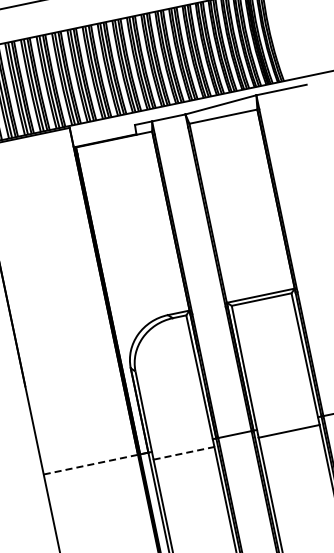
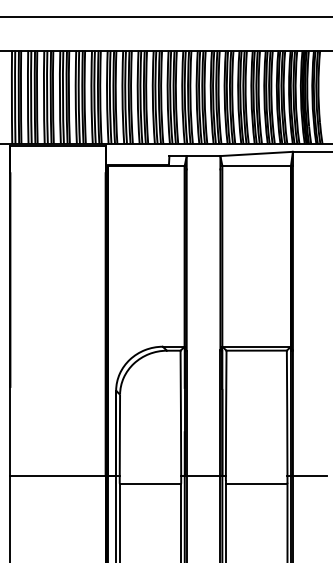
line: (183, 453) -> (150, 483), dashed -> solid
line: (91, 464) -> (58, 475), dashed -> solid

